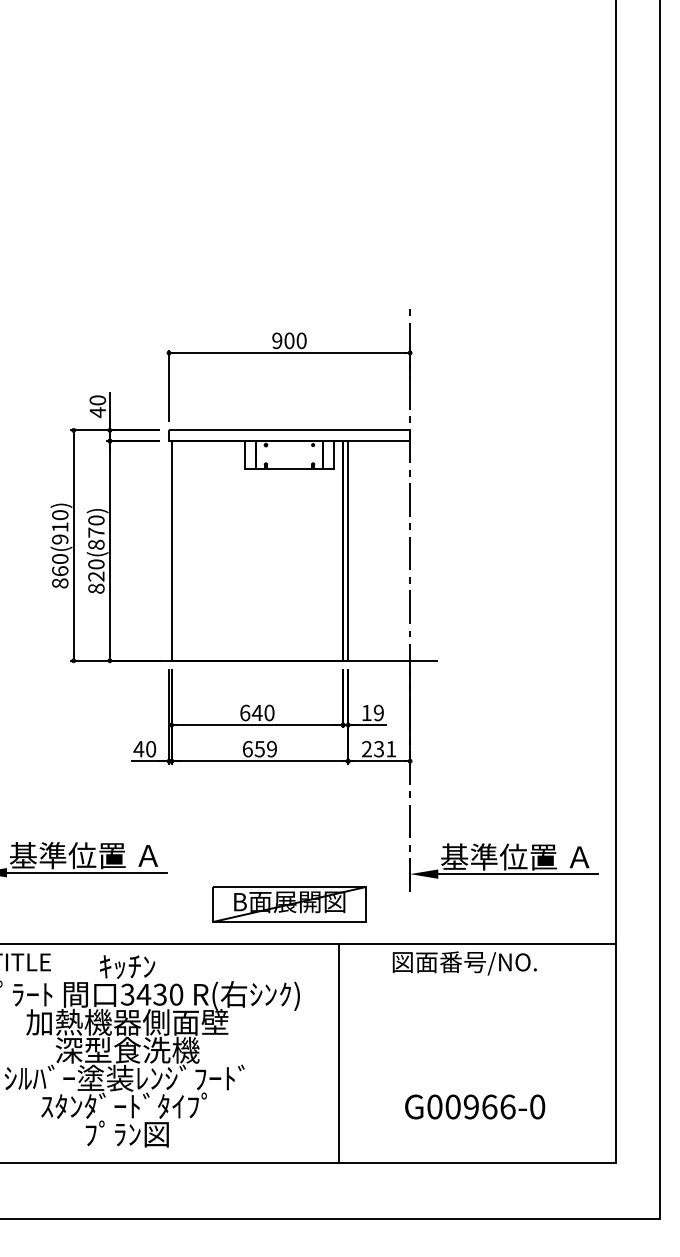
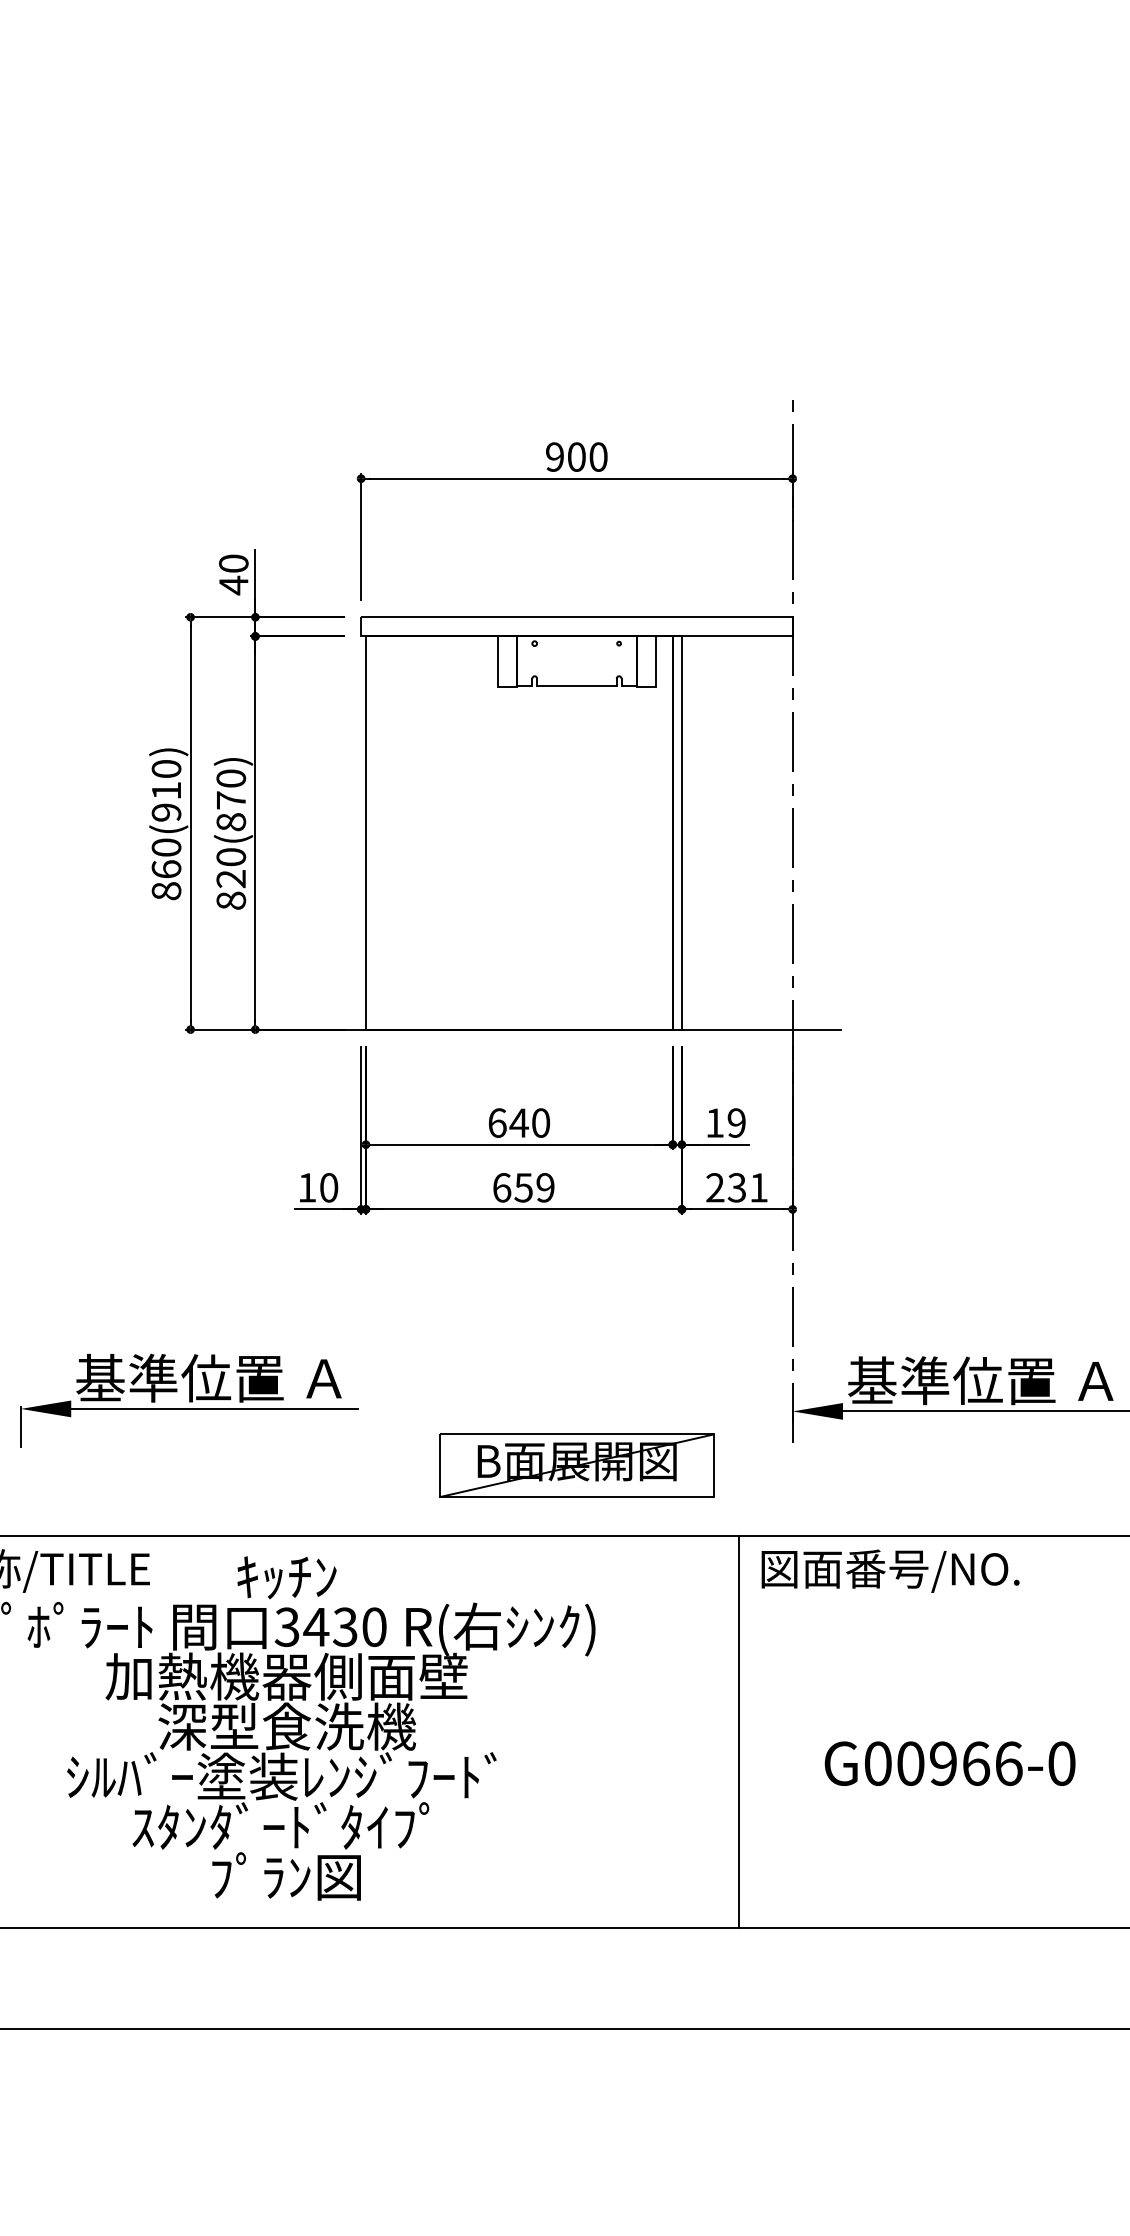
text: (138, 749) -> (306, 1188), 40 -> 10
line: (339, 1053) -> (739, 1732), moved
text: (475, 1106) -> (950, 1762), moved

